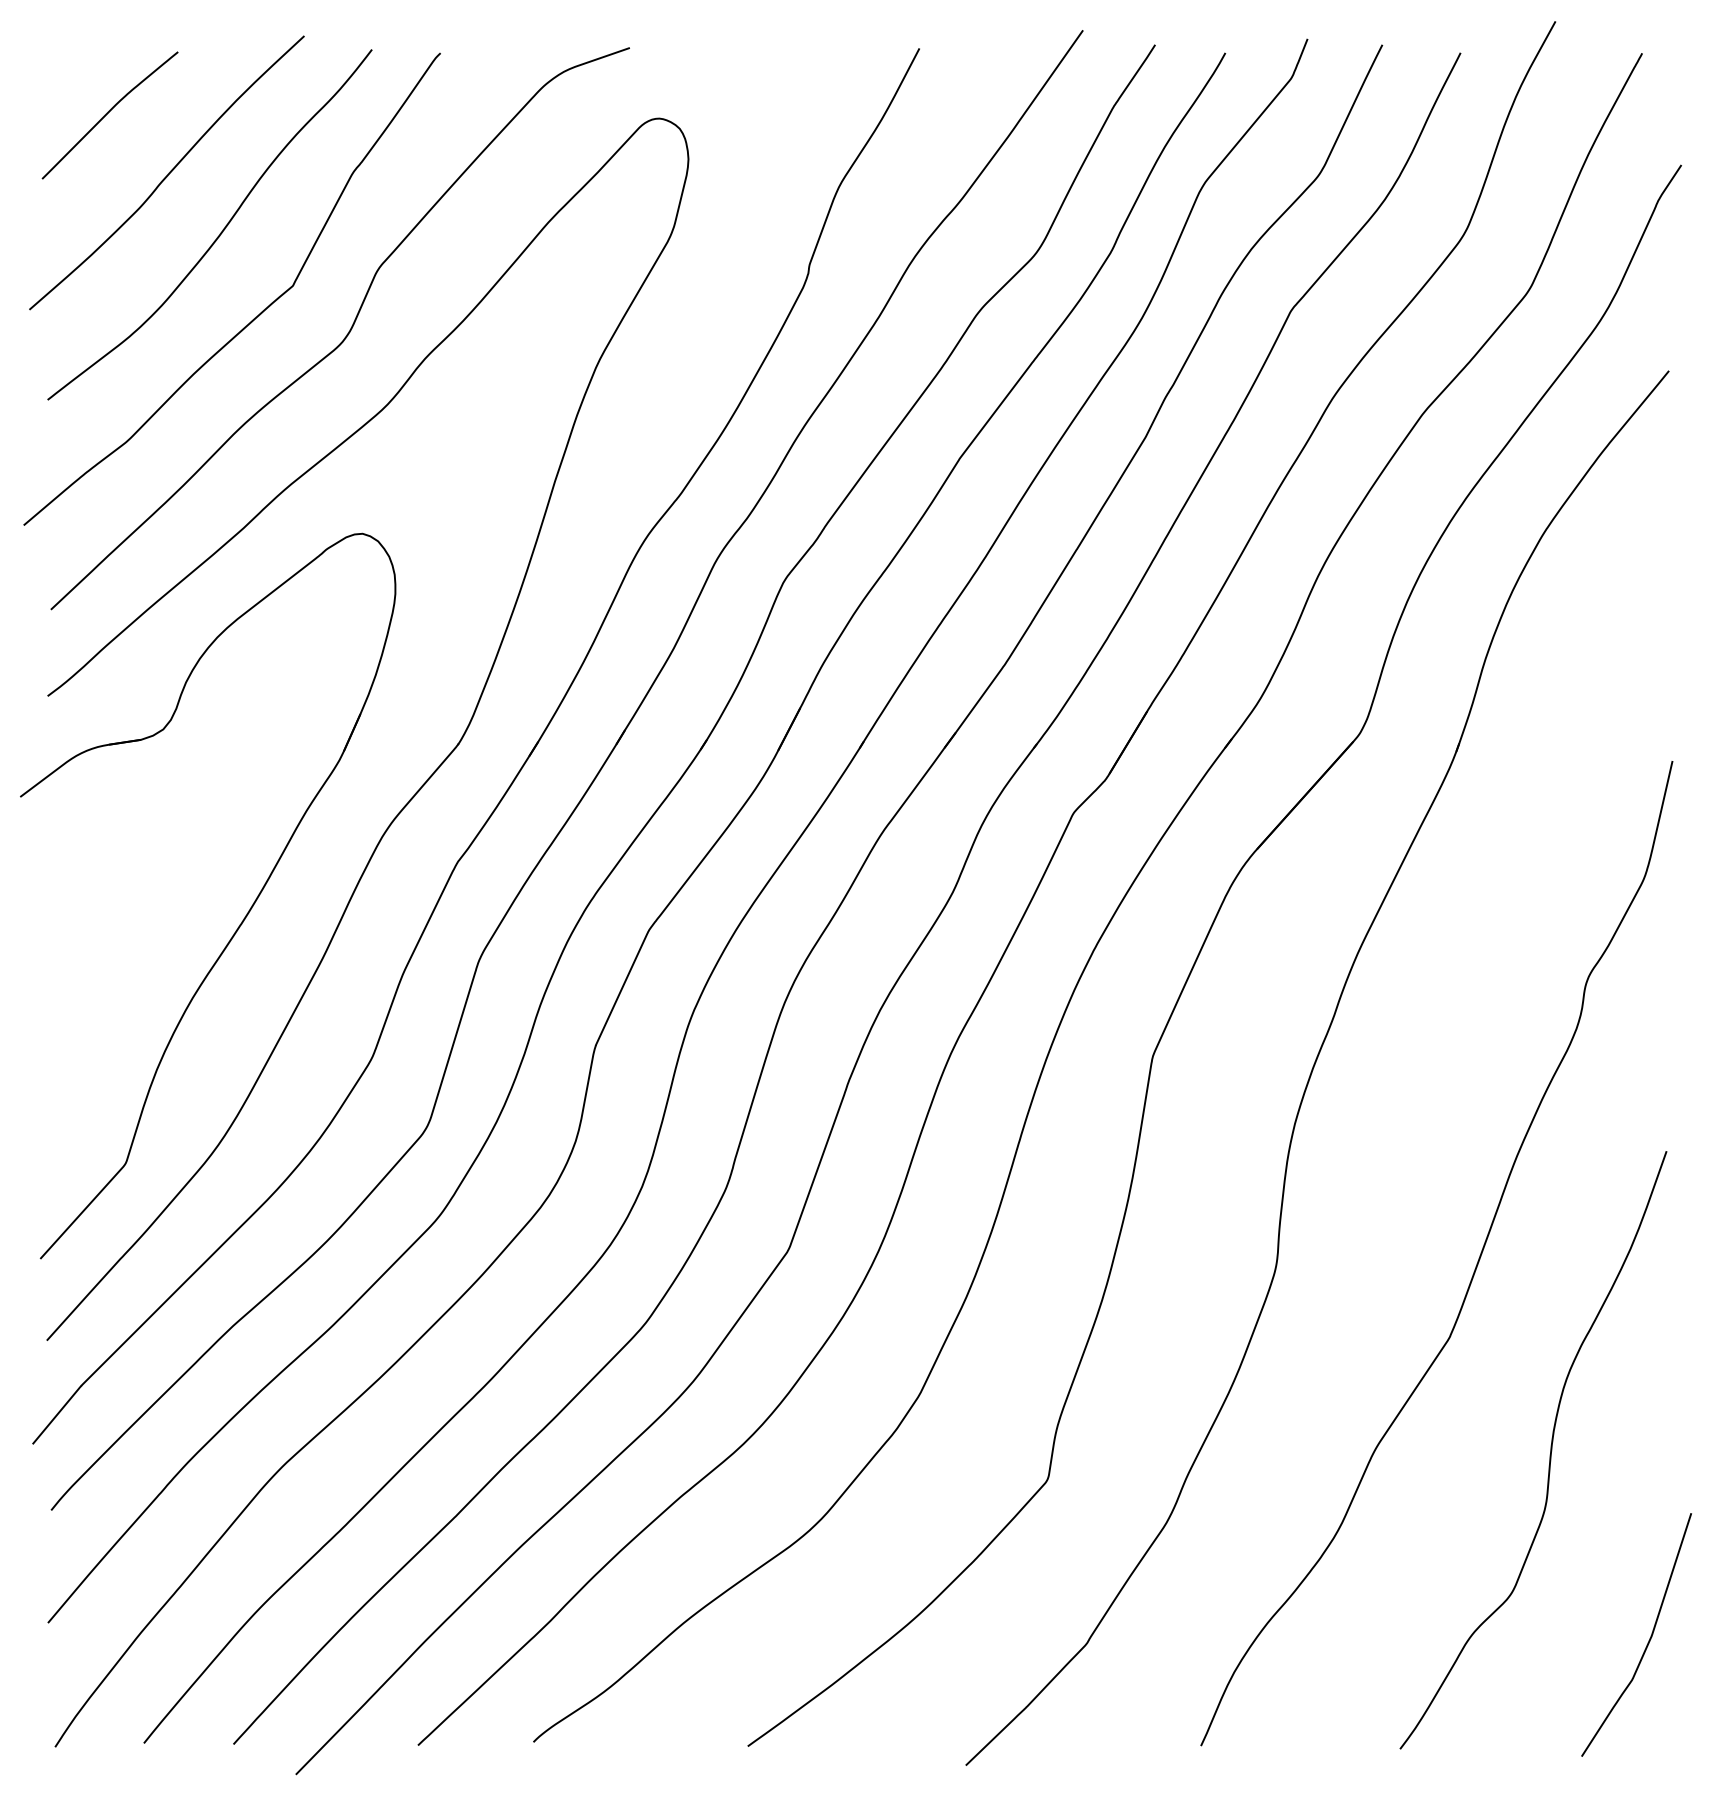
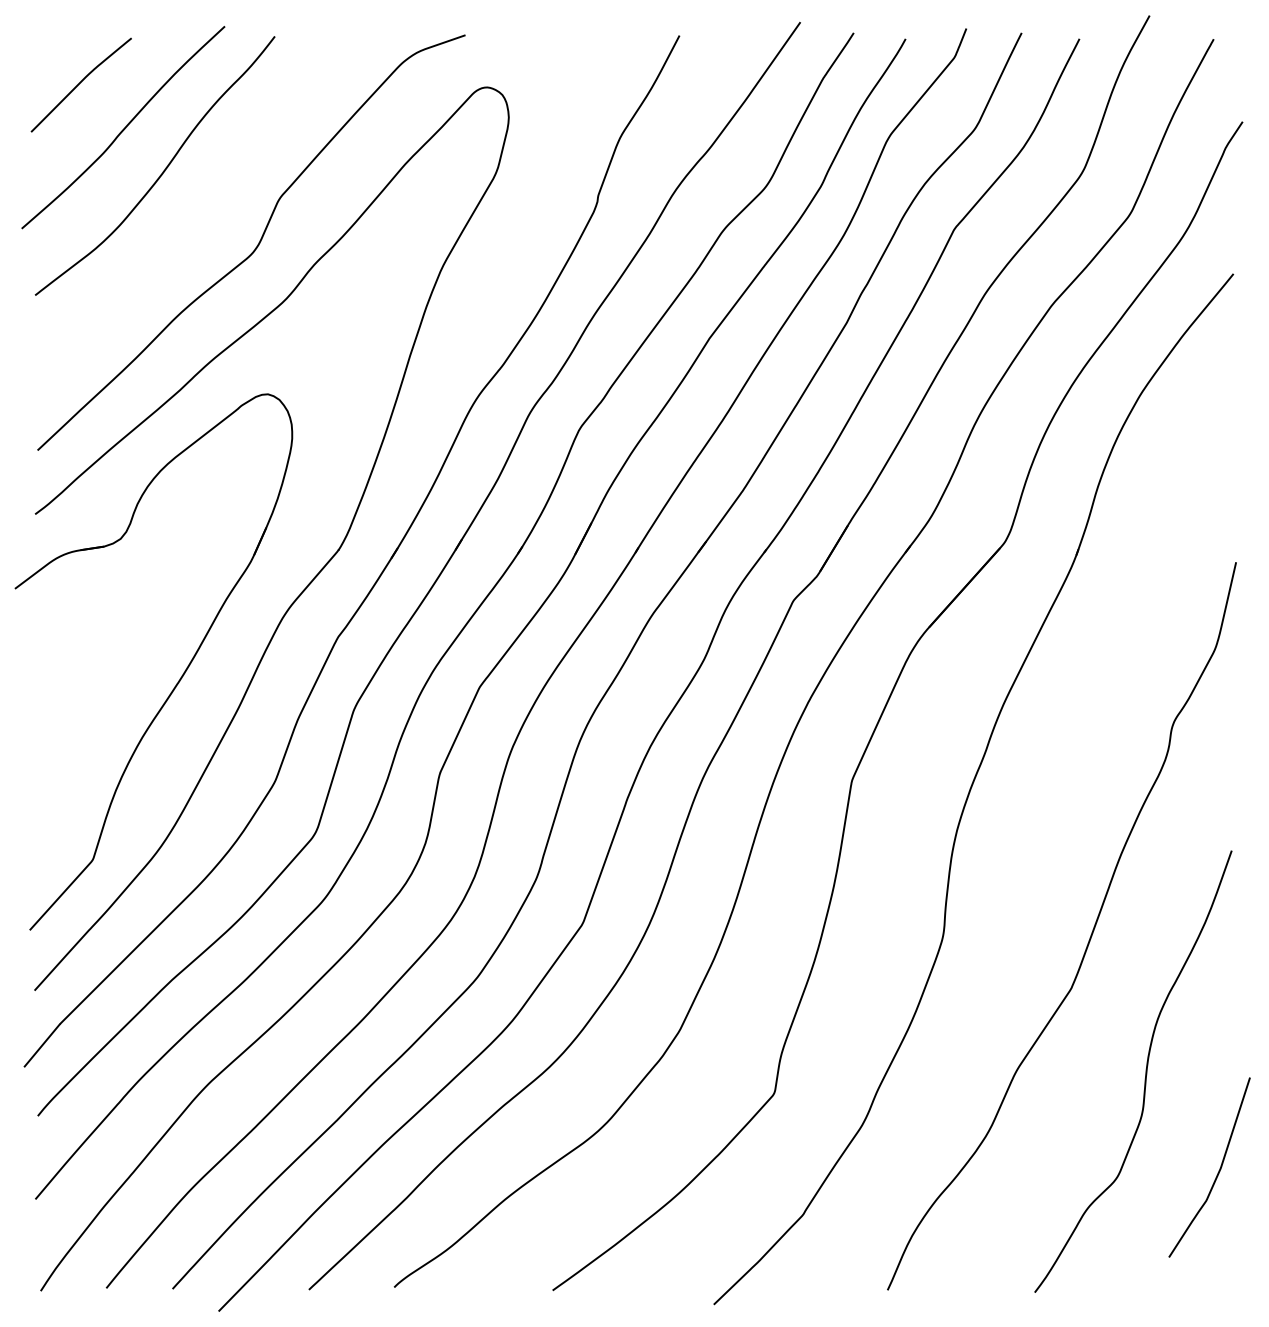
curve: (254, 317) -> (188, 234), removed
curve: (1648, 1640) -> (1218, 1171), moved

